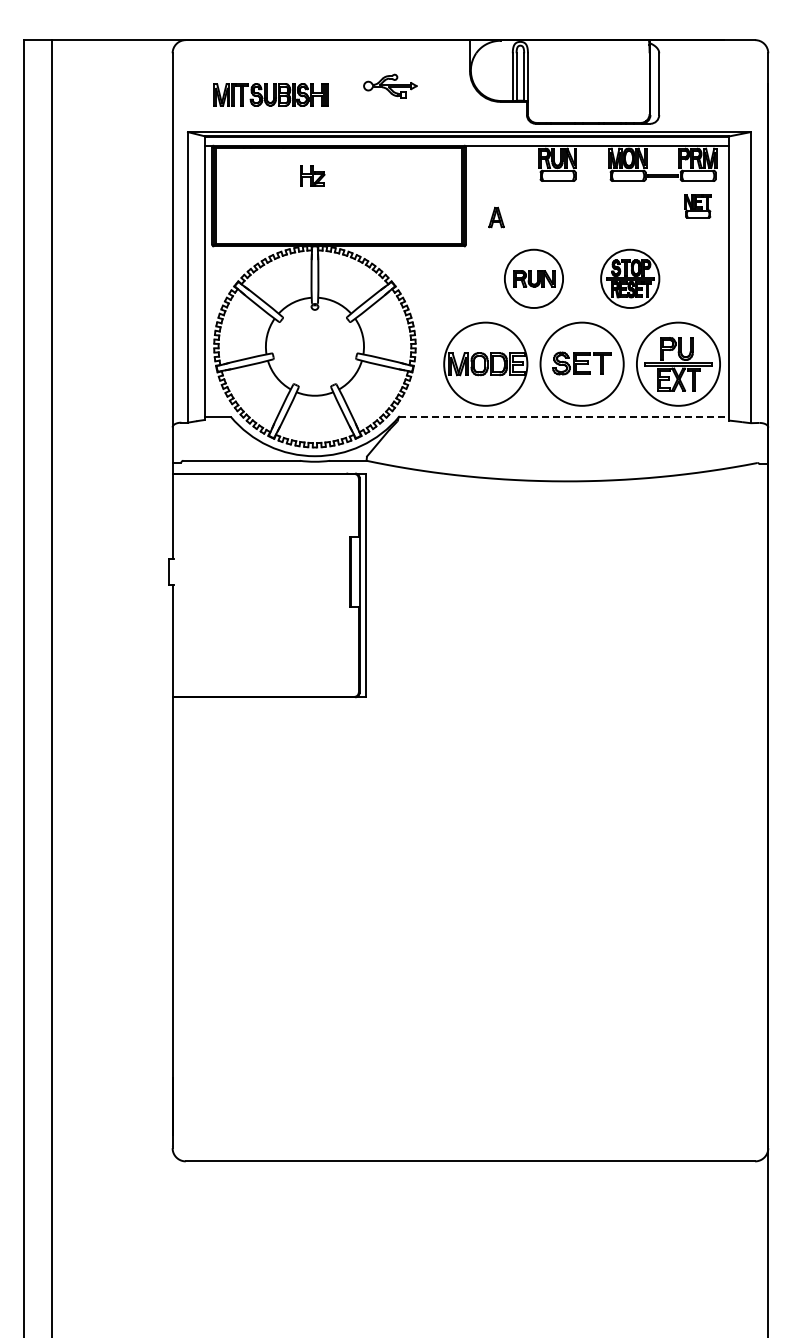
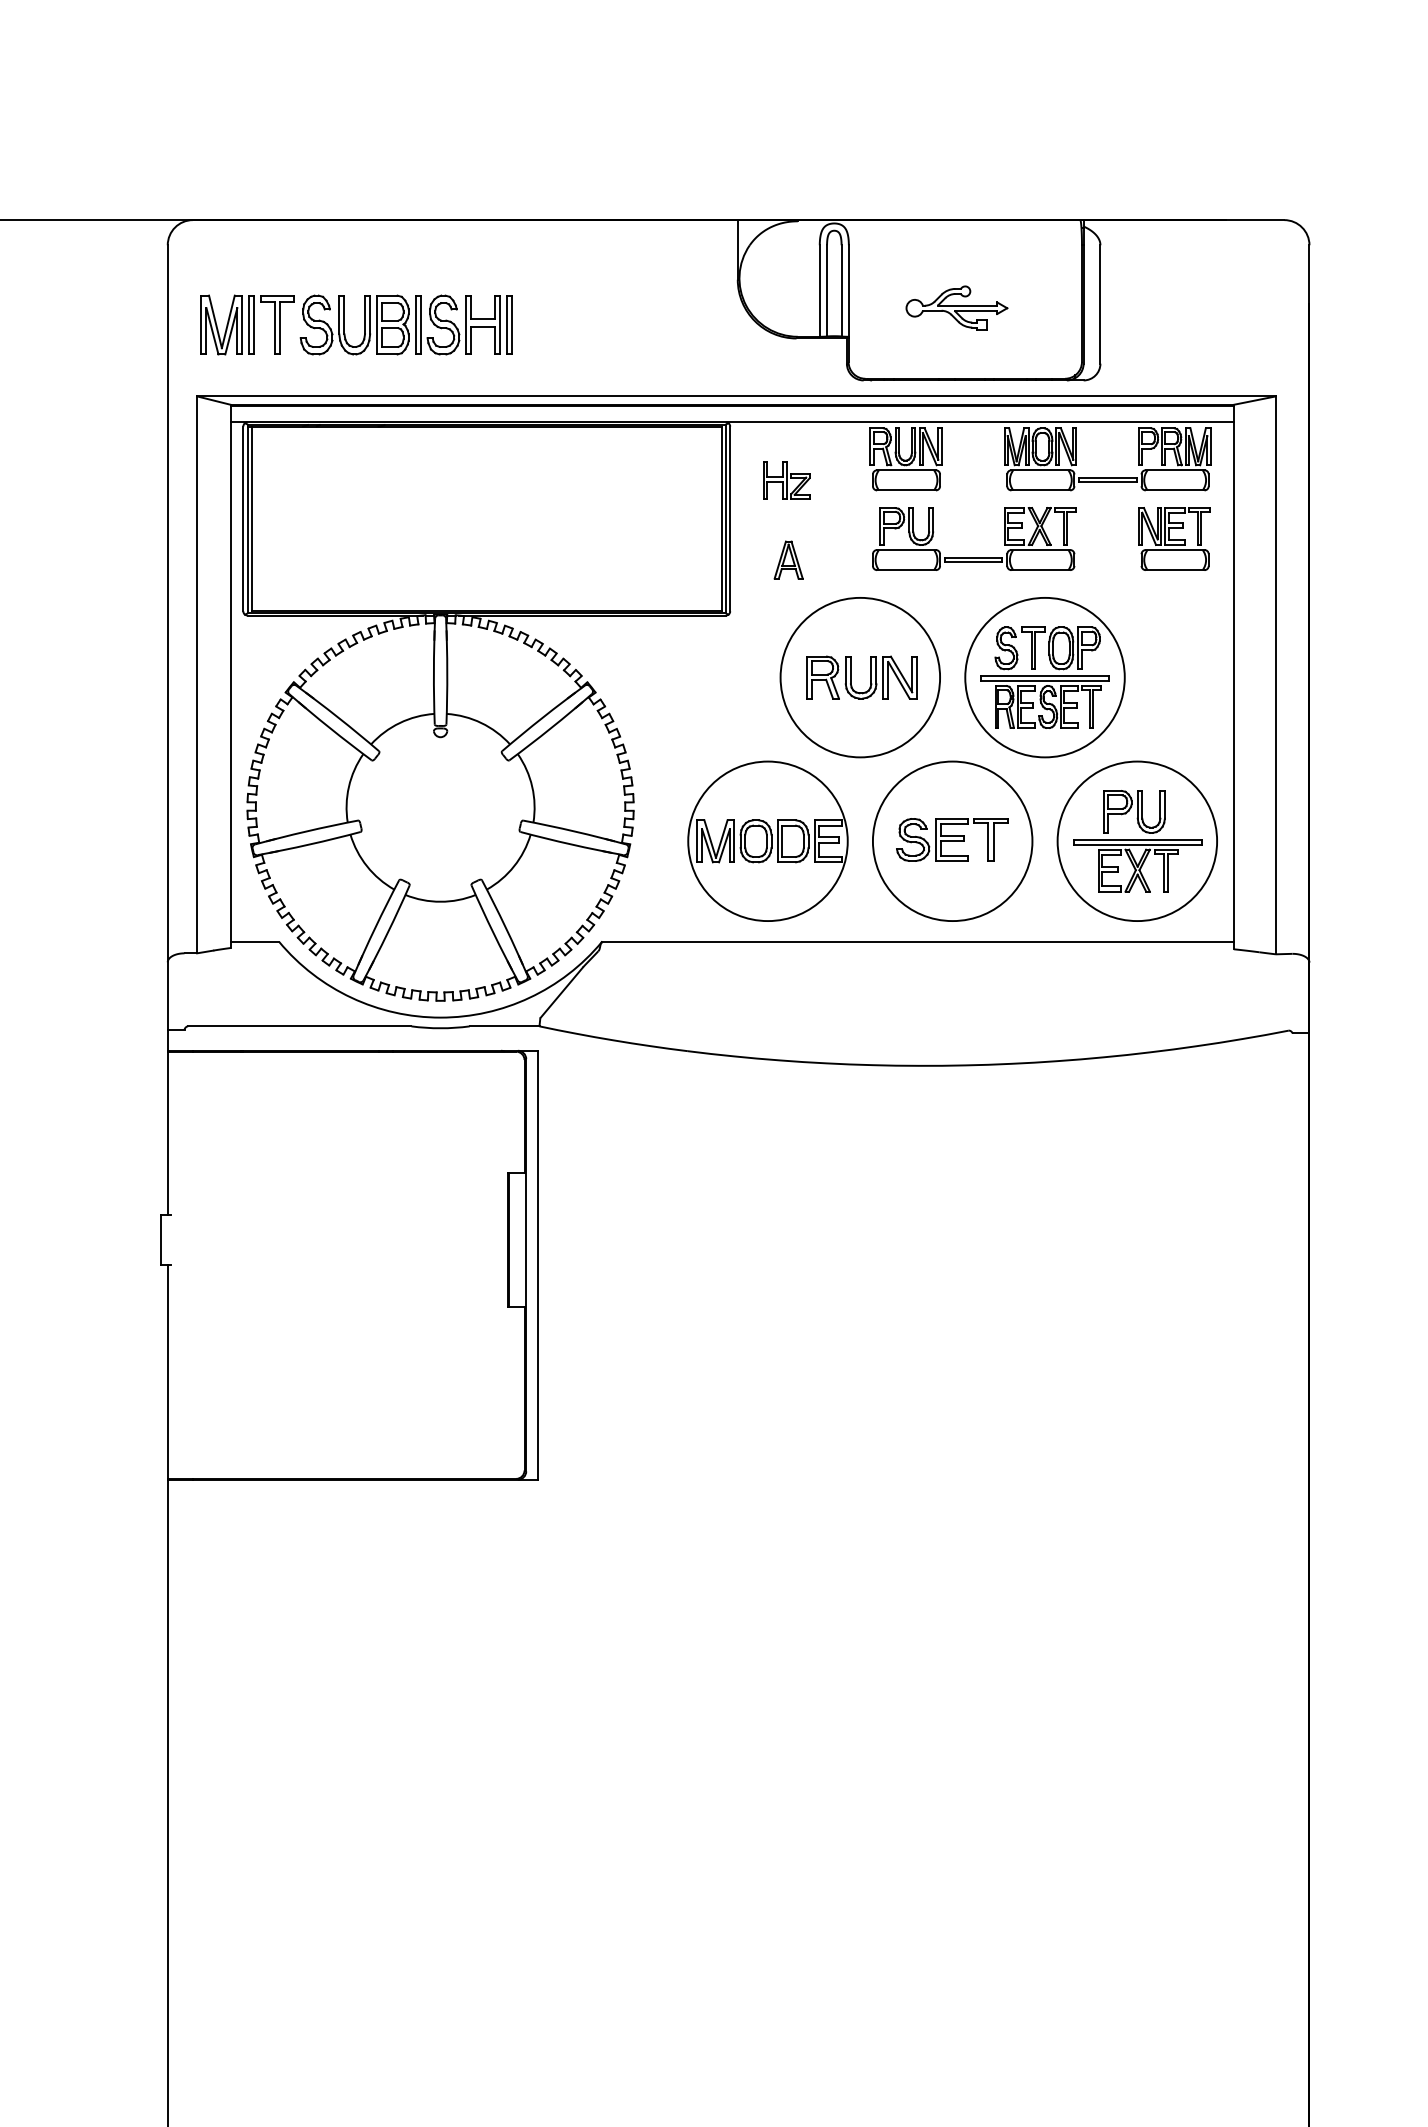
part: (390, 85) -> (957, 307), moved
part: (270, 94) -> (355, 324), size x1.43
part: (312, 175) -> (786, 479), moved
part: (697, 206) -> (1173, 538), size x1.43
part: (592, 215) -> (972, 556), added
part: (533, 278) -> (859, 676), size x1.43
part: (629, 278) -> (1043, 676), size x1.43
line: (563, 416) -> (916, 941), dashed -> solid

